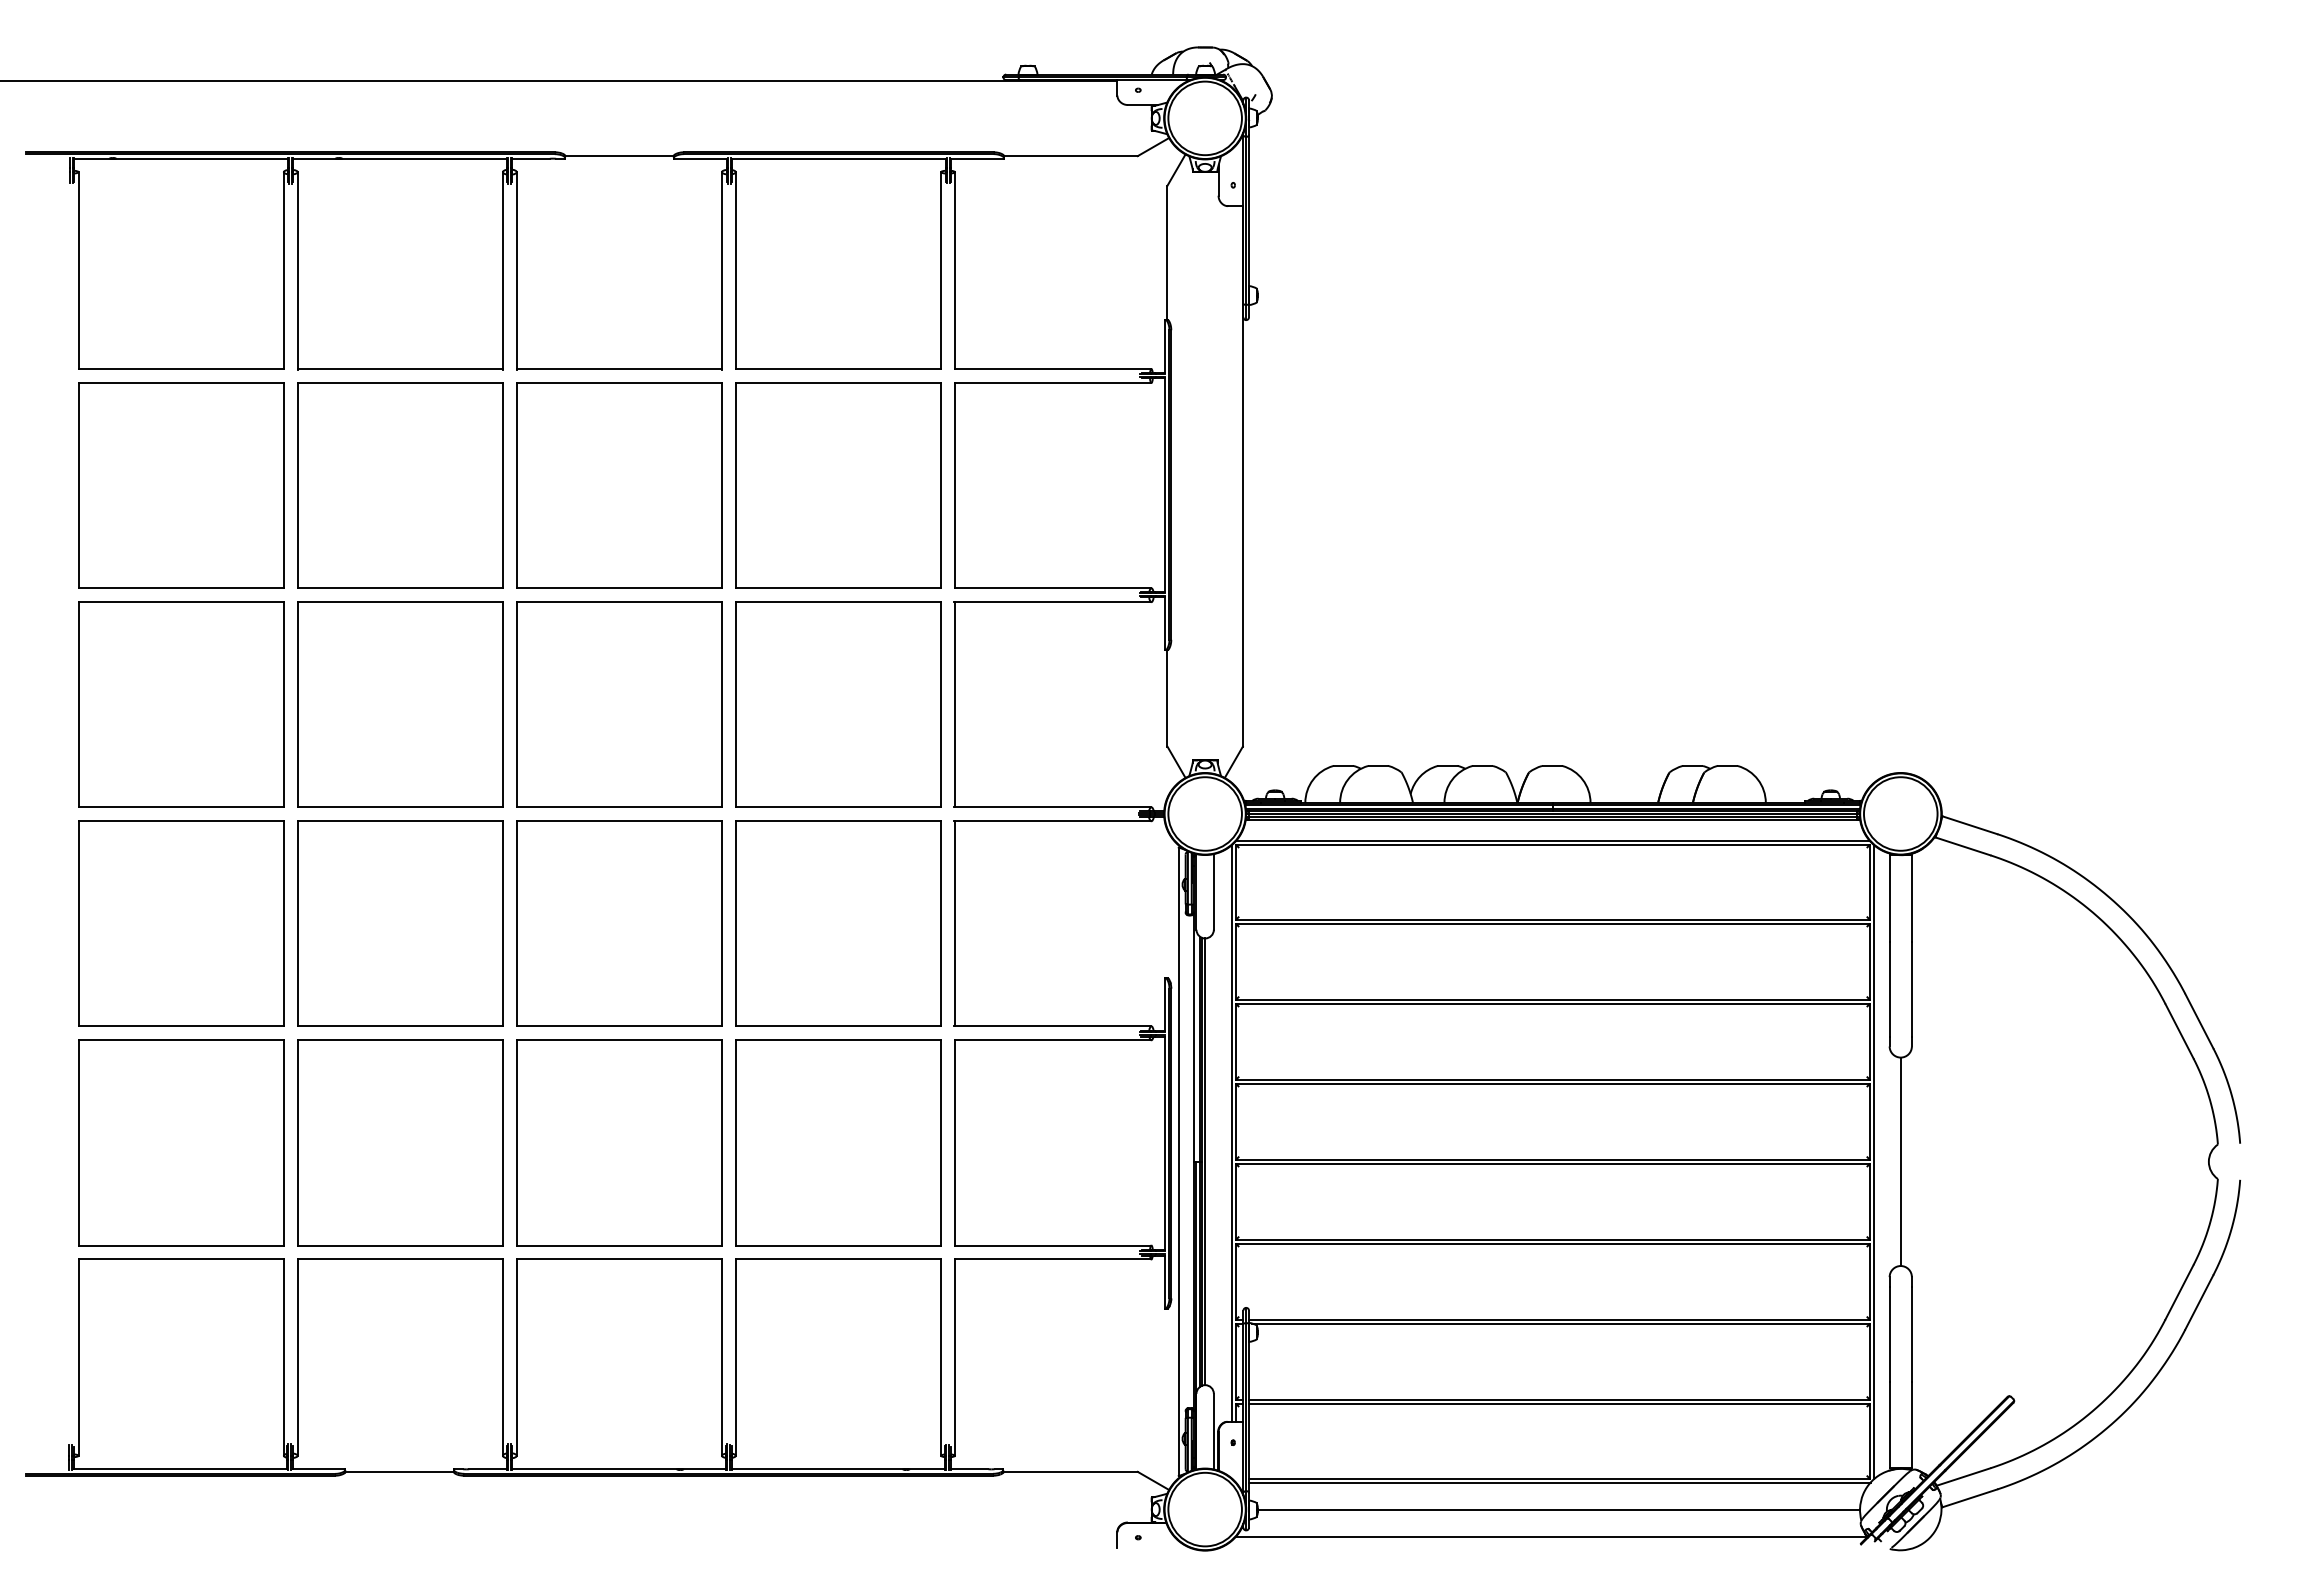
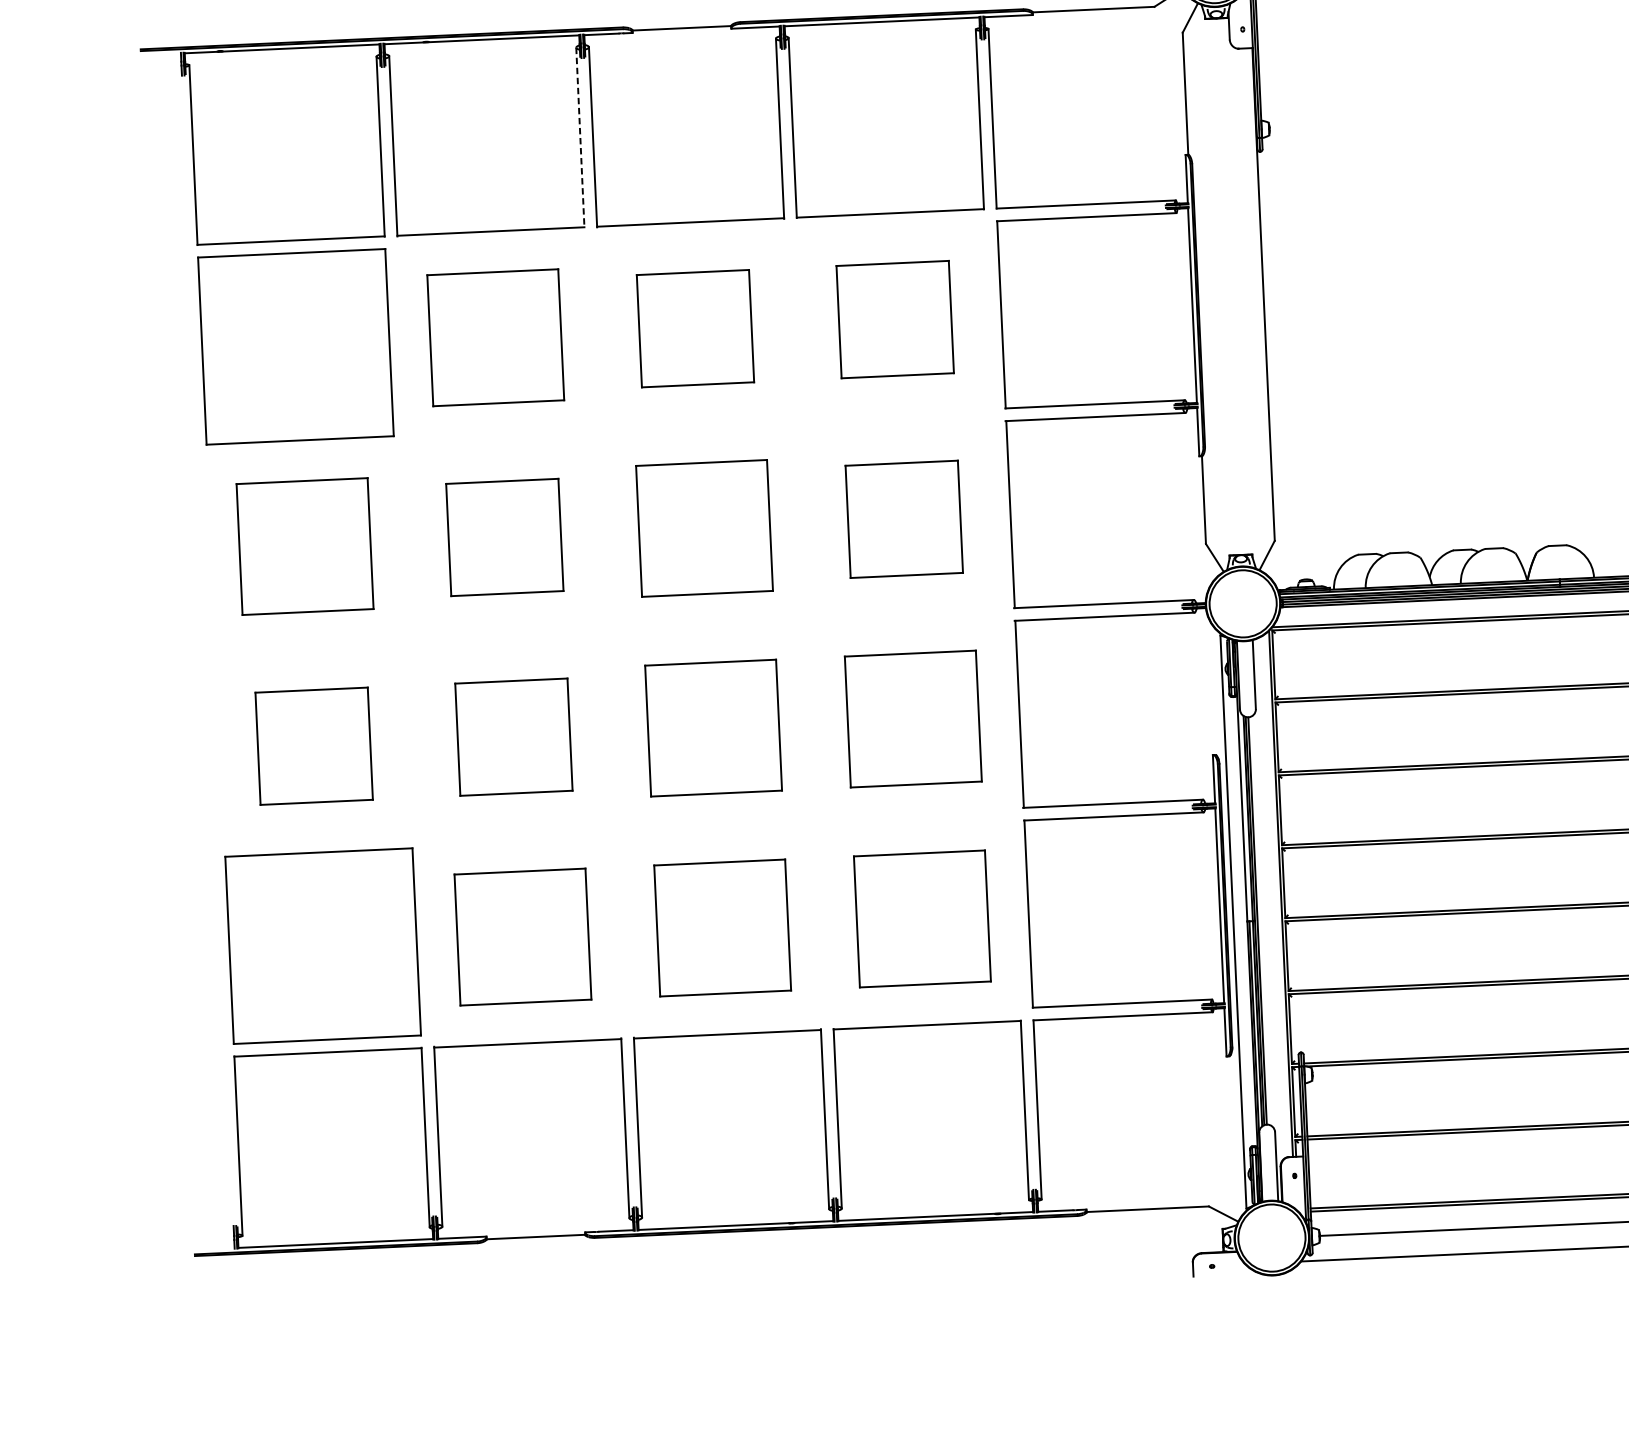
line: (502, 270) -> (579, 137), solid -> dashed
part: (400, 485) -> (495, 337), size x0.7
part: (619, 485) -> (695, 328), size x0.6
part: (838, 485) -> (895, 319), size x0.6
part: (181, 704) -> (305, 546), size x0.7
part: (400, 704) -> (504, 537), size x0.6
part: (619, 704) -> (704, 528), size x0.7
part: (838, 704) -> (904, 519), size x0.6
part: (181, 923) -> (314, 746), size x0.6
part: (400, 923) -> (514, 737), size x0.6
part: (619, 923) -> (713, 727), size x0.7
part: (838, 923) -> (913, 718), size x0.7
part: (400, 1142) -> (523, 936), size x0.7
part: (619, 1142) -> (722, 927), size x0.7
part: (838, 1142) -> (922, 918), size x0.7

